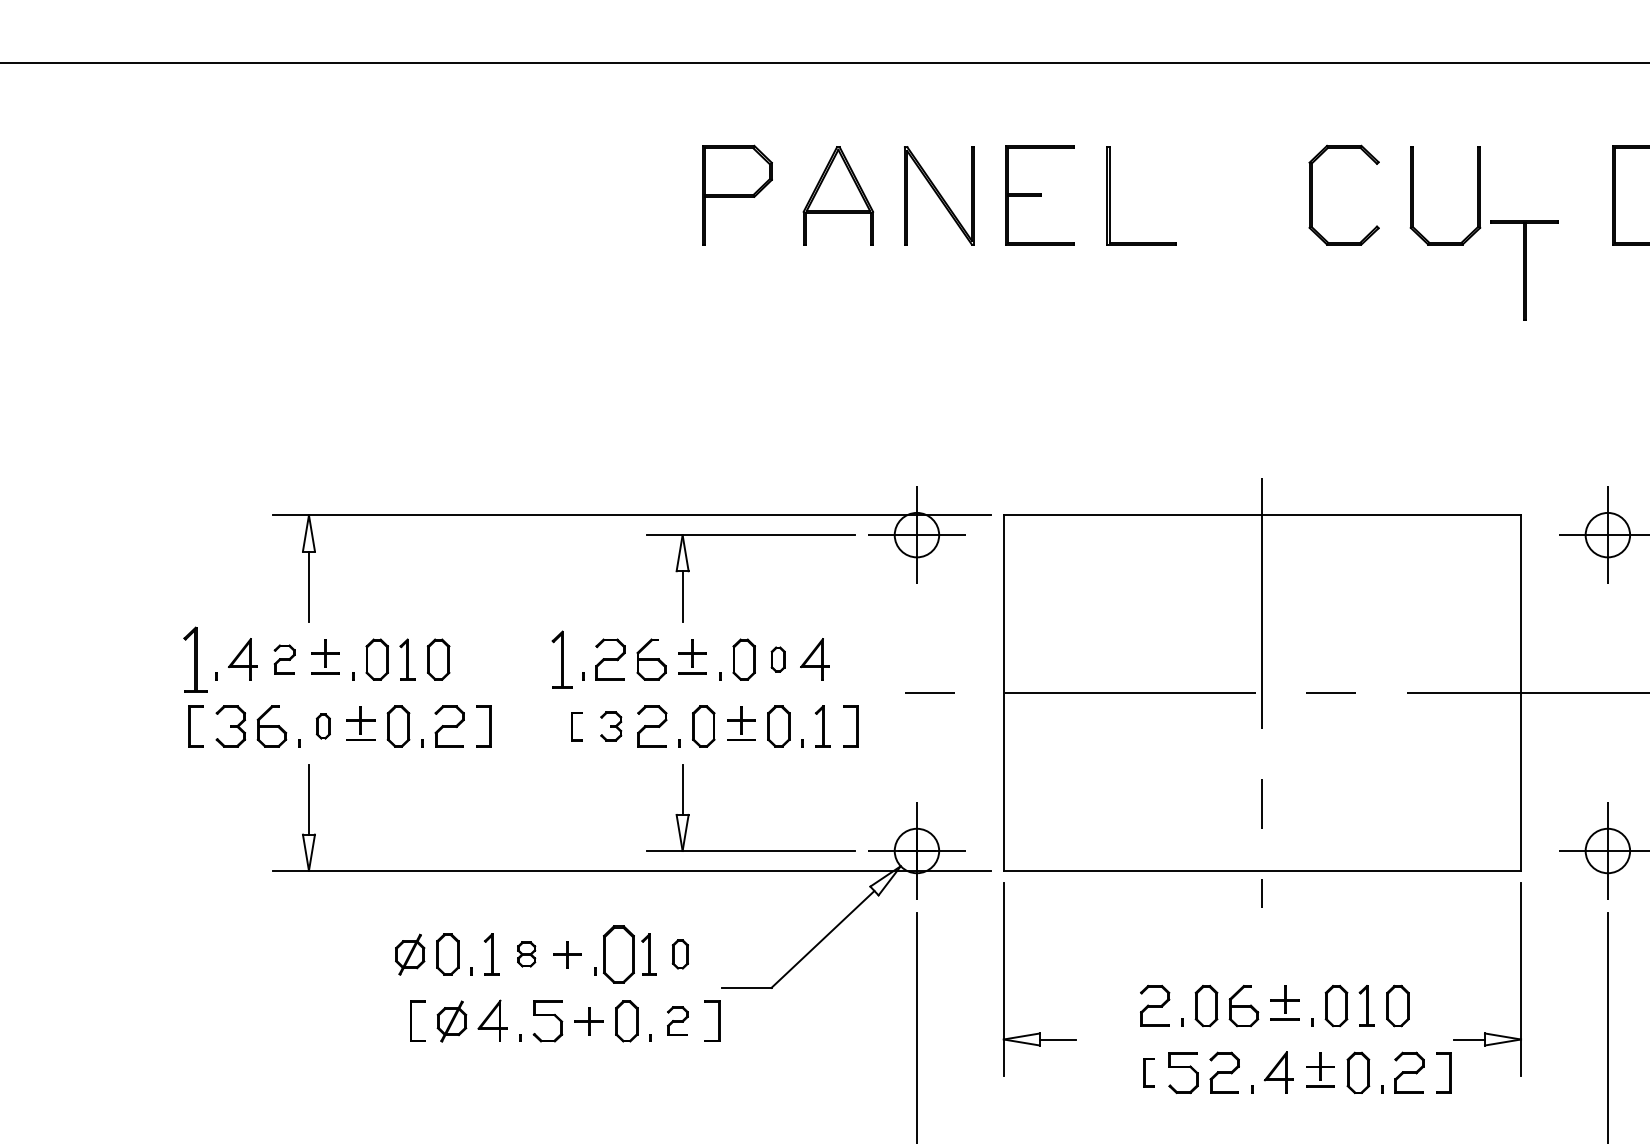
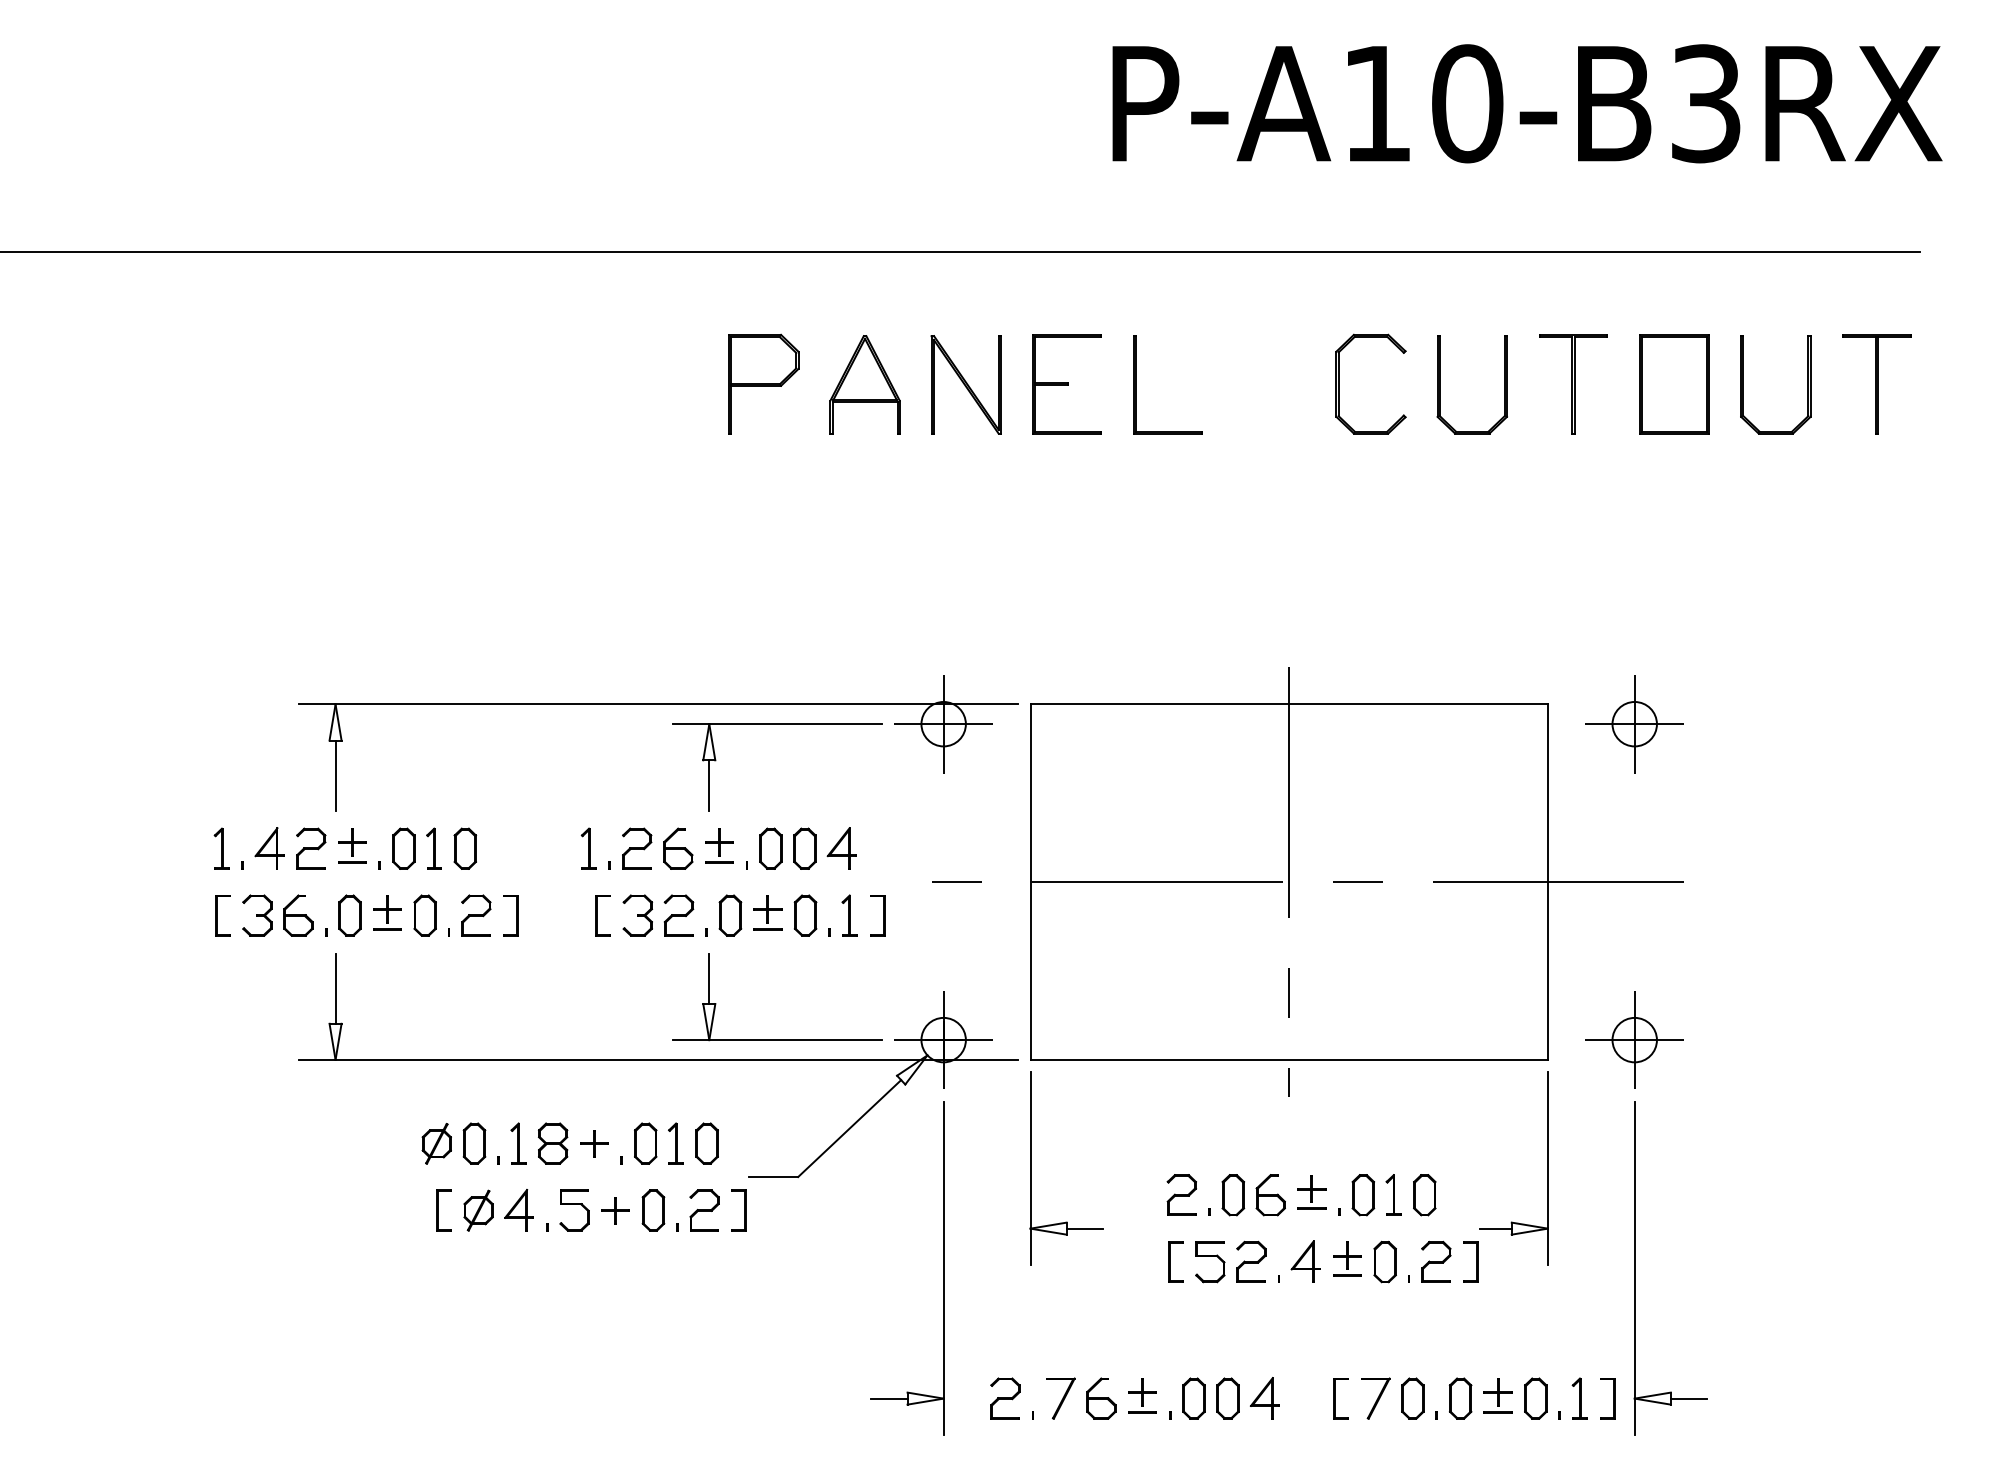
part: (1524, 270) -> (1573, 384), moved
part: (194, 659) -> (221, 848), size x0.62
part: (284, 659) -> (311, 848), size x1.43
part: (561, 659) -> (588, 848), size x0.71
part: (777, 659) -> (804, 848), size x1.67
part: (322, 726) -> (349, 915), size x1.67
part: (575, 726) -> (602, 915), size x1.43
part: (610, 726) -> (637, 915), size x1.43
part: (526, 954) -> (553, 1143), size x1.67
part: (618, 954) -> (645, 1143), size x0.71
part: (679, 954) -> (706, 1143), size x1.43
part: (677, 1021) -> (704, 1210), size x1.43
part: (1148, 1072) -> (1175, 1261), size x1.43

